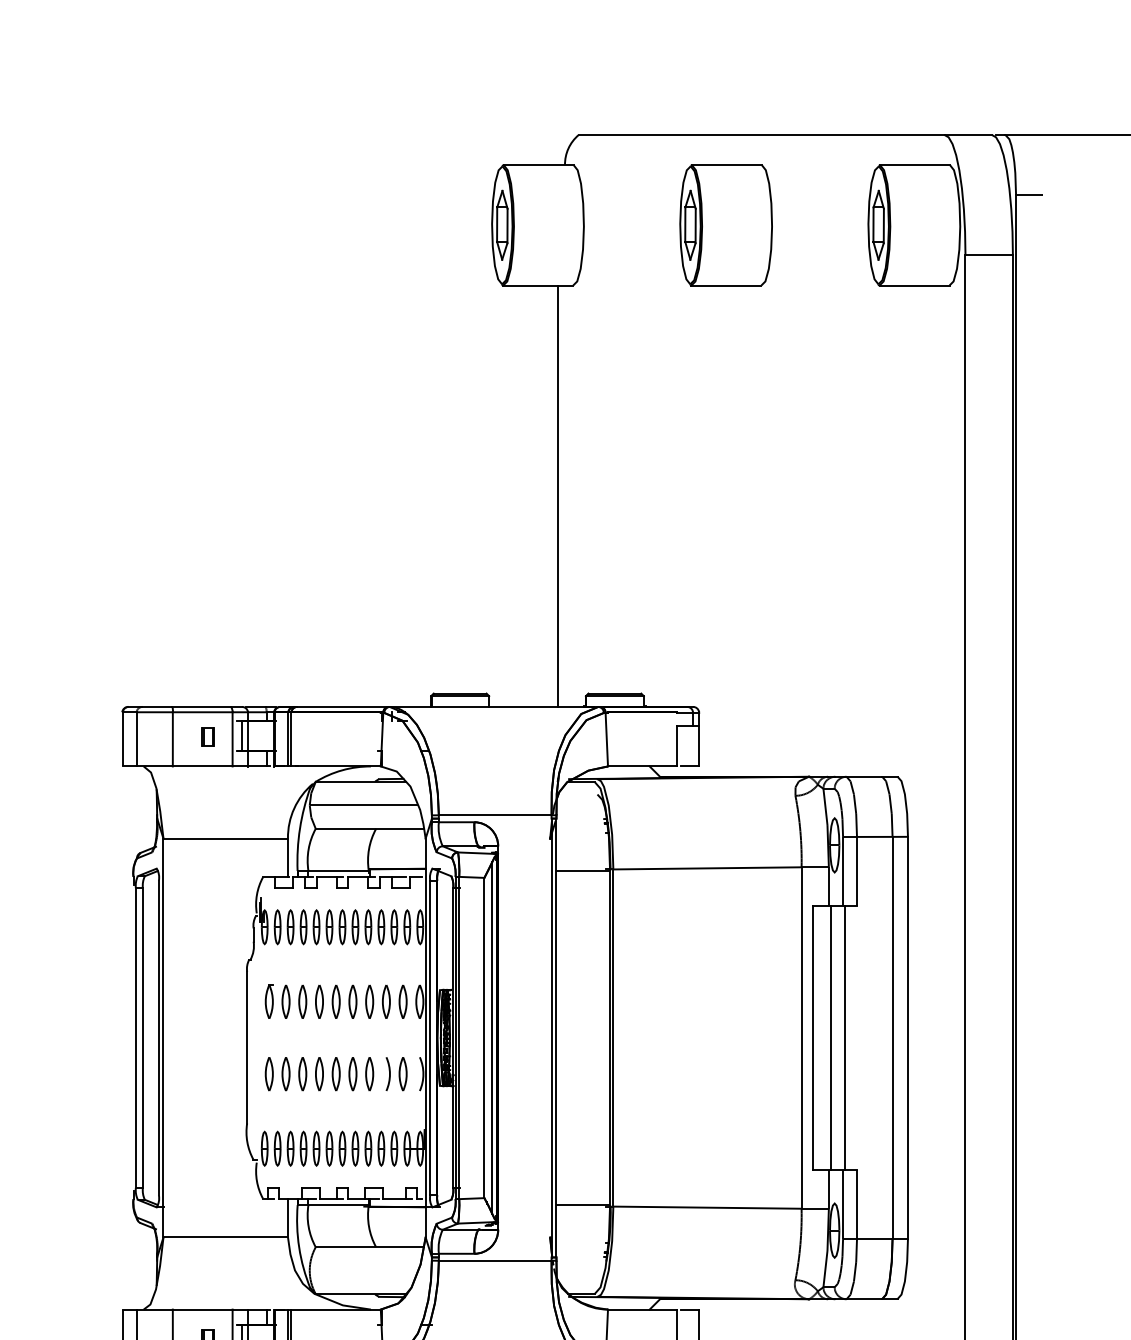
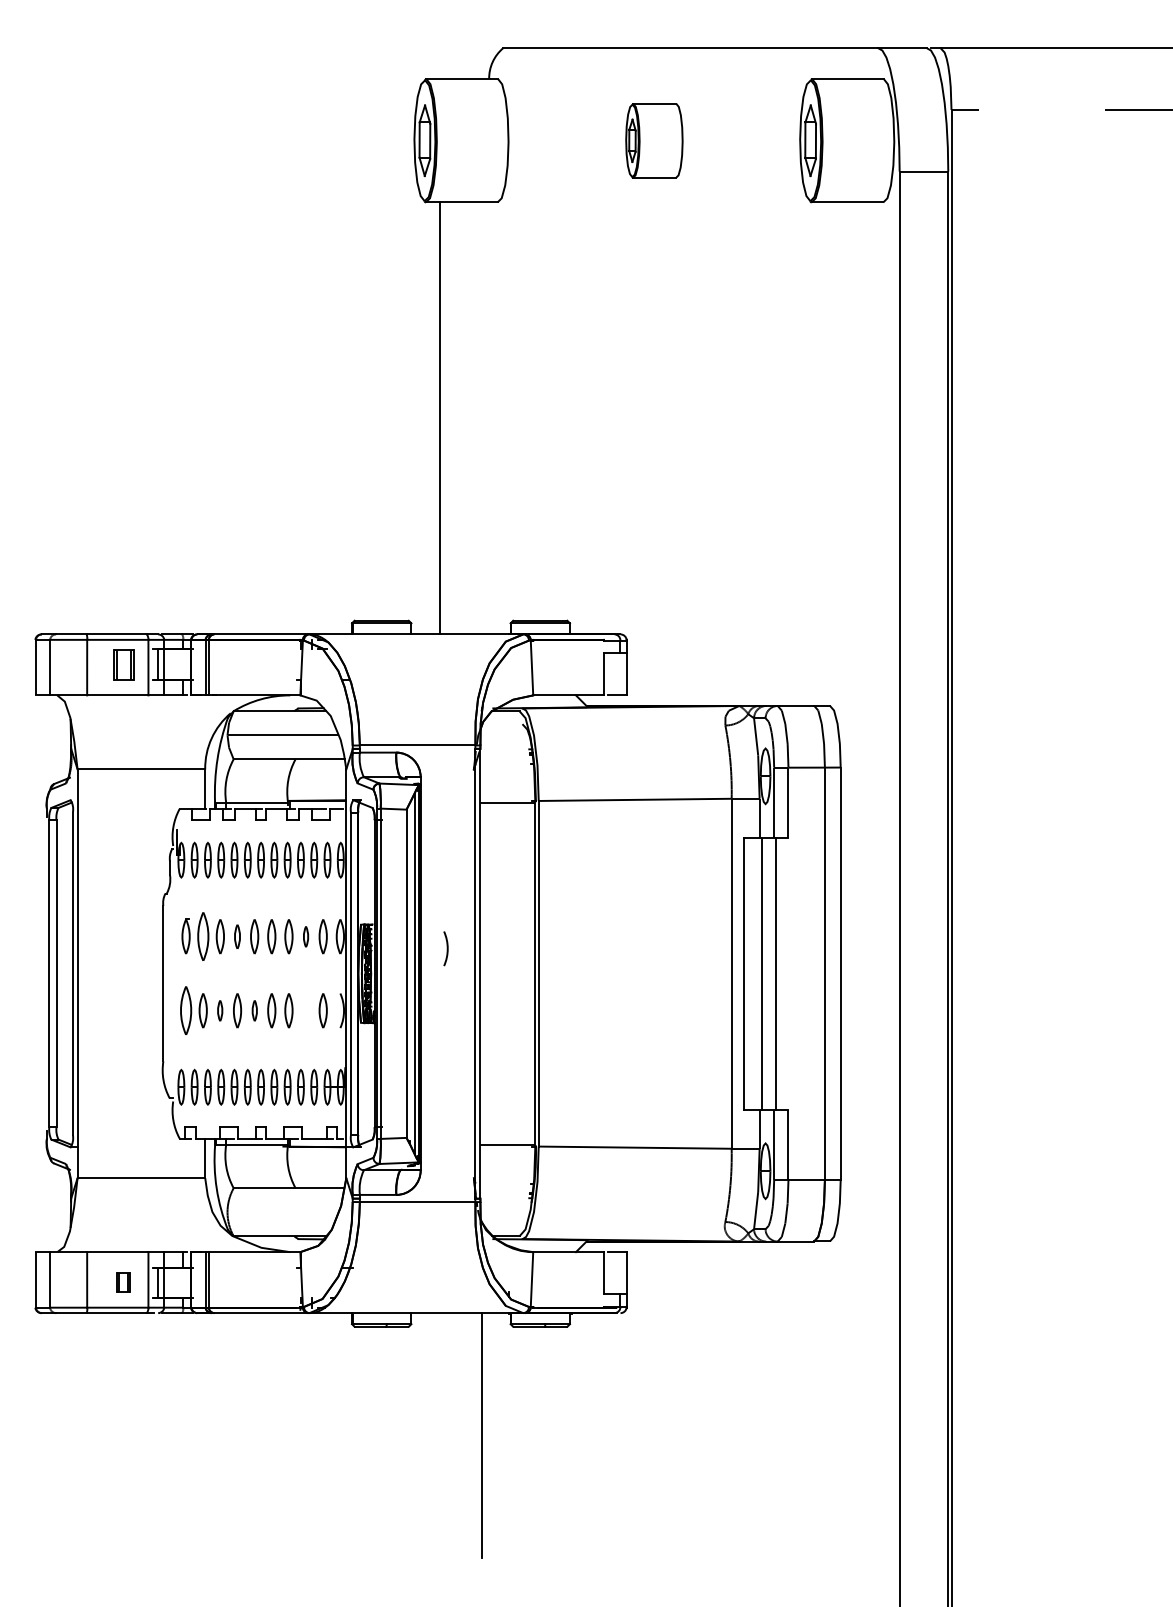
part: (726, 225) -> (654, 140), size x0.6
line: (557, 496) -> (439, 418), moved
part: (208, 736) -> (123, 664), size x1.6
part: (285, 1001) -> (202, 936), size x1.4
part: (319, 1001) -> (237, 936), size x0.7
part: (385, 1001) -> (305, 936), size x0.6
part: (268, 1073) -> (185, 1010), size x1.4
part: (301, 1073) -> (219, 1010), size x0.6
part: (336, 1073) -> (254, 1010), size x0.6
arc: (388, 1073) -> (446, 948), moved

